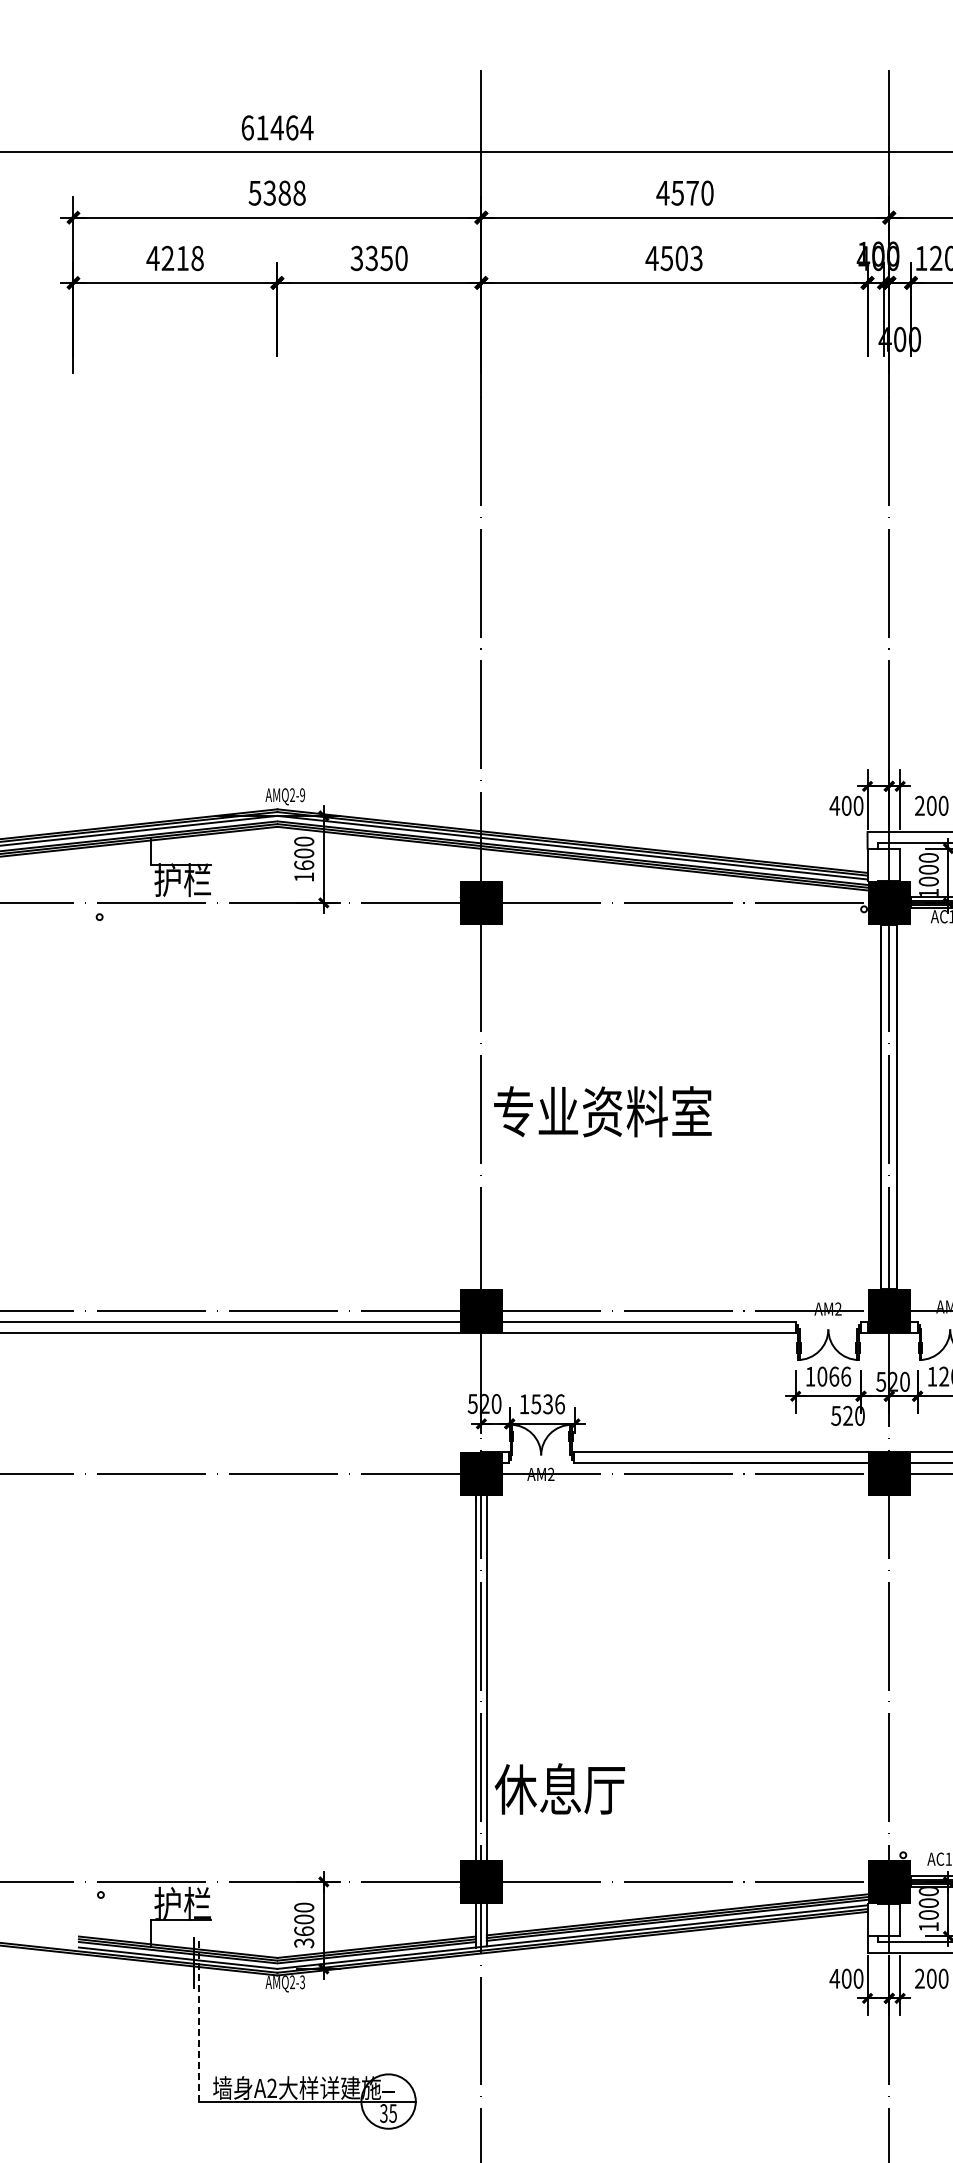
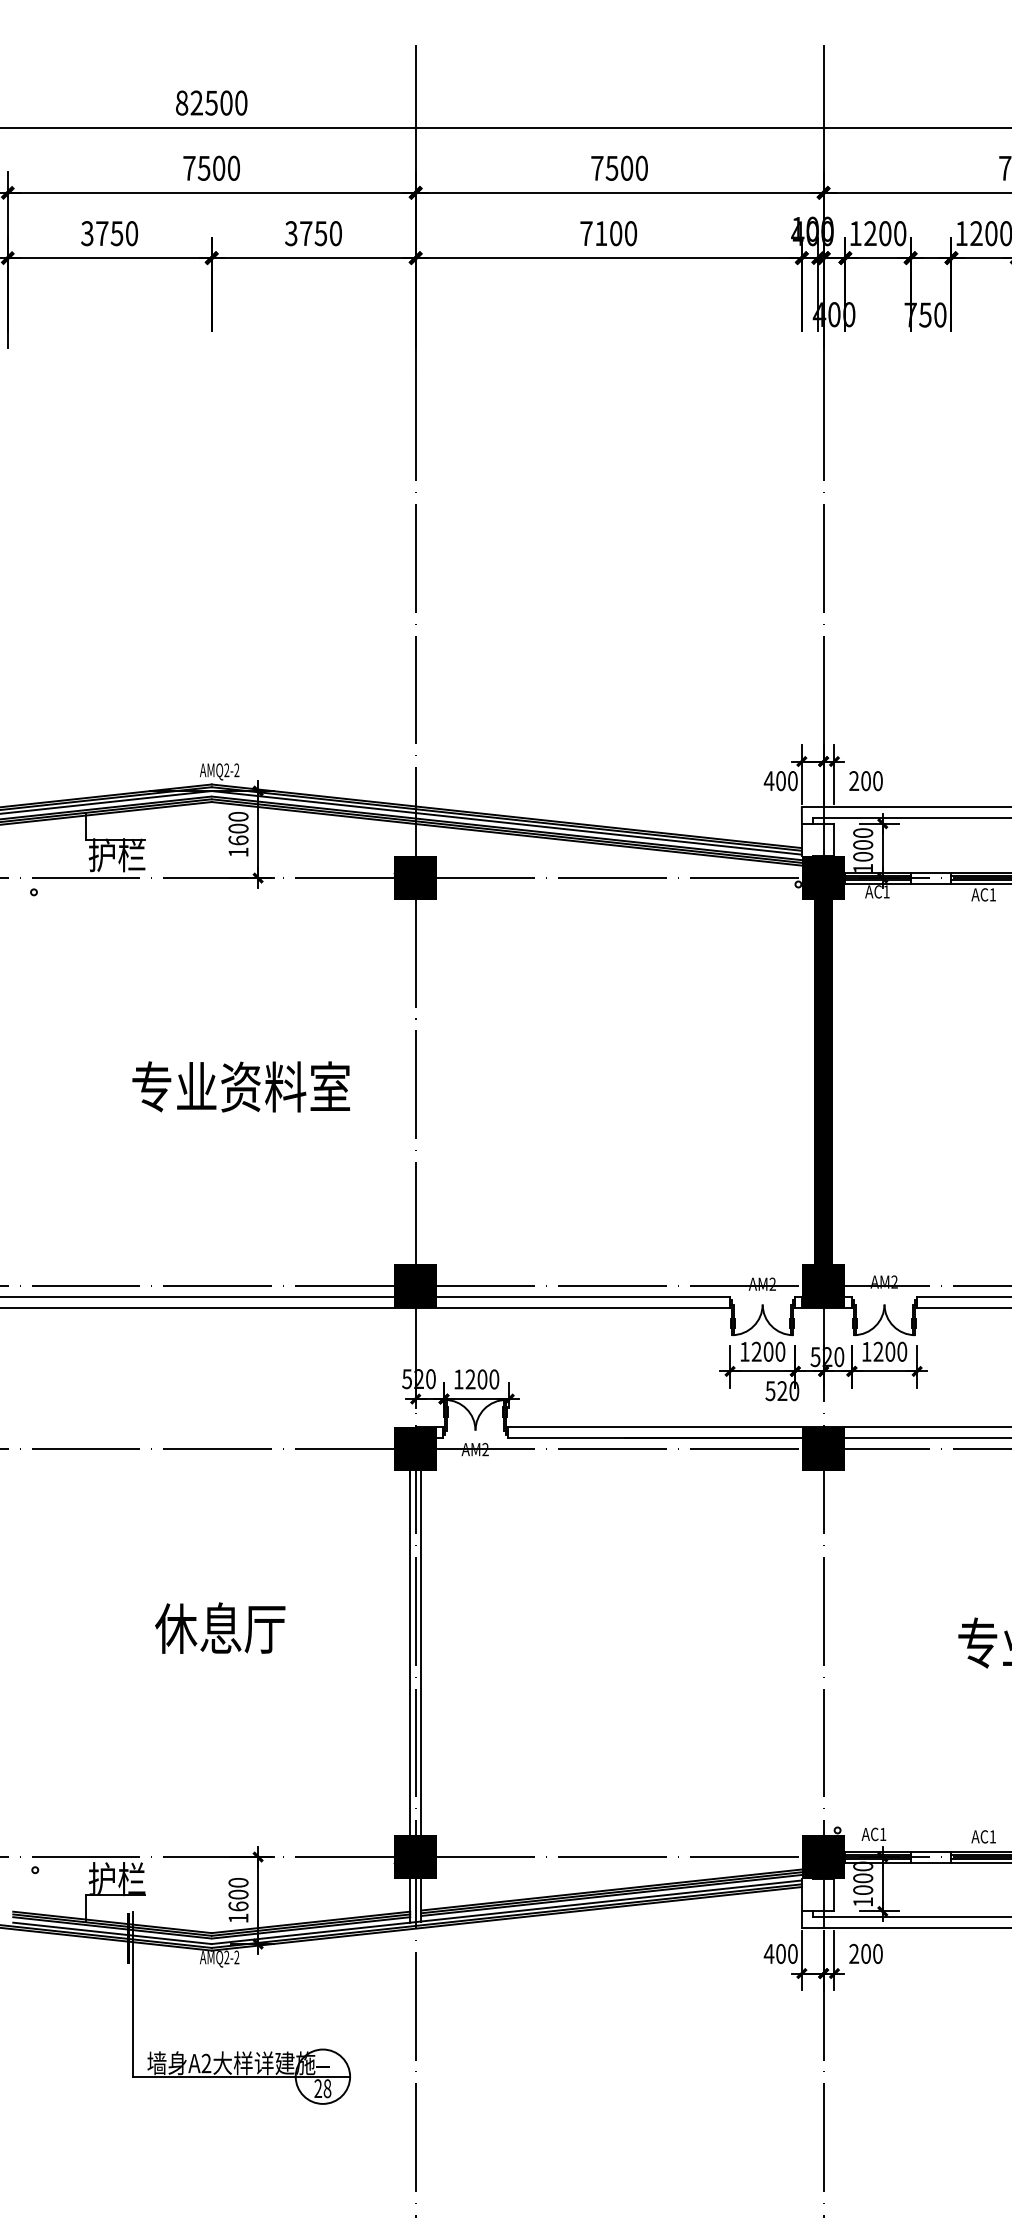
text: (277, 127) -> (211, 102), 61464 -> 82500
text: (277, 192) -> (211, 167), 5388 -> 7500
text: (677, 192) -> (611, 167), 4570 -> 7500
text: (175, 258) -> (109, 233), 4218 -> 3750
text: (372, 258) -> (306, 233), 3350 -> 3750
text: (674, 258) -> (608, 233), 4503 -> 7100
text: (302, 795) -> (236, 770), AMQ2-9 -> AMQ2-2
fill: (889, 1106) -> (823, 1081), added
text: (602, 1111) -> (240, 1086), moved
text: (834, 1376) -> (768, 1351), 1066 -> 1200
text: (548, 1404) -> (482, 1379), 1536 -> 1200
text: (560, 1788) -> (220, 1627), moved
text: (304, 1943) -> (238, 1918), 3600 -> 1600
text: (302, 1982) -> (236, 1957), AMQ2-3 -> AMQ2-2
line: (199, 2019) -> (133, 1994), dashed -> solid
text: (388, 2113) -> (322, 2088), 35 -> 28

